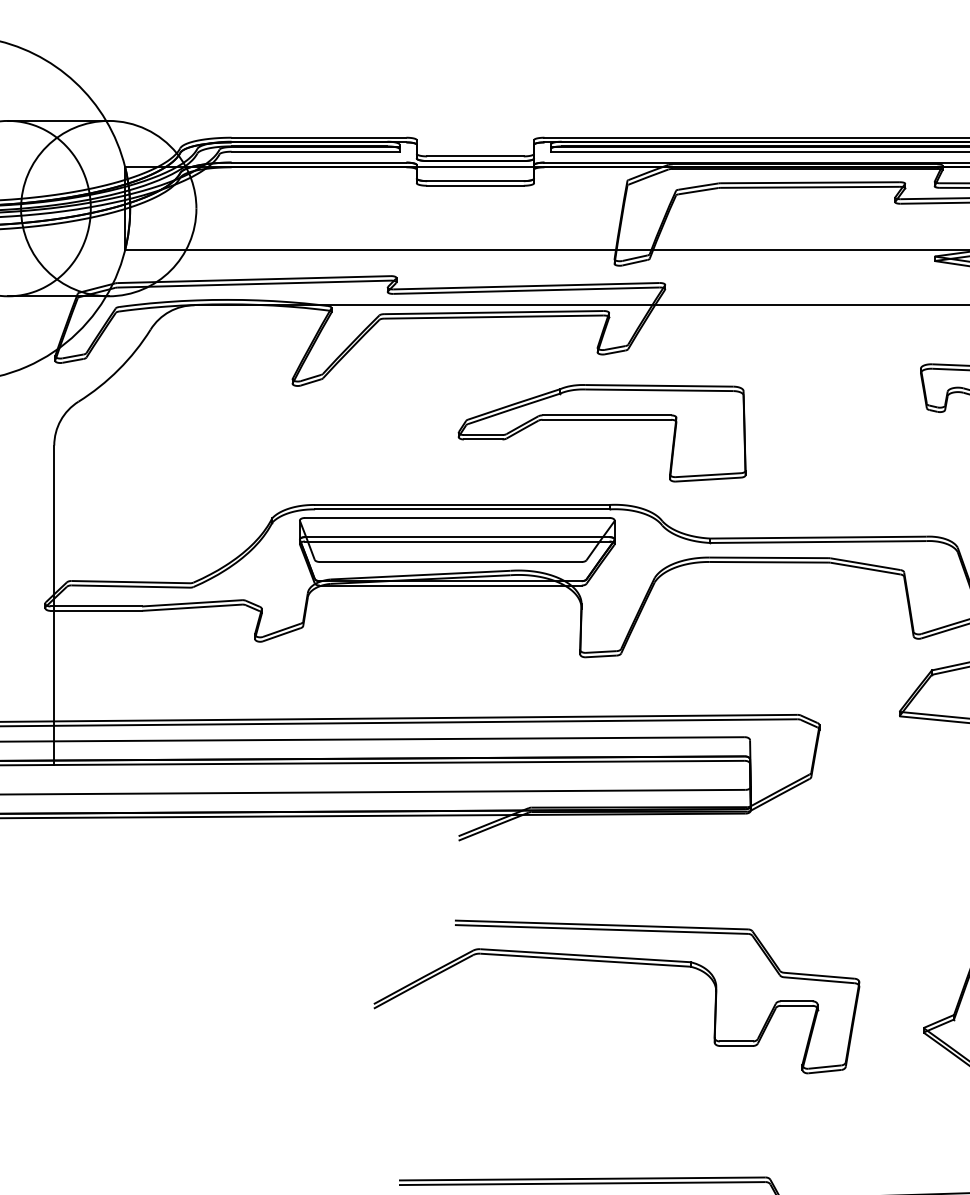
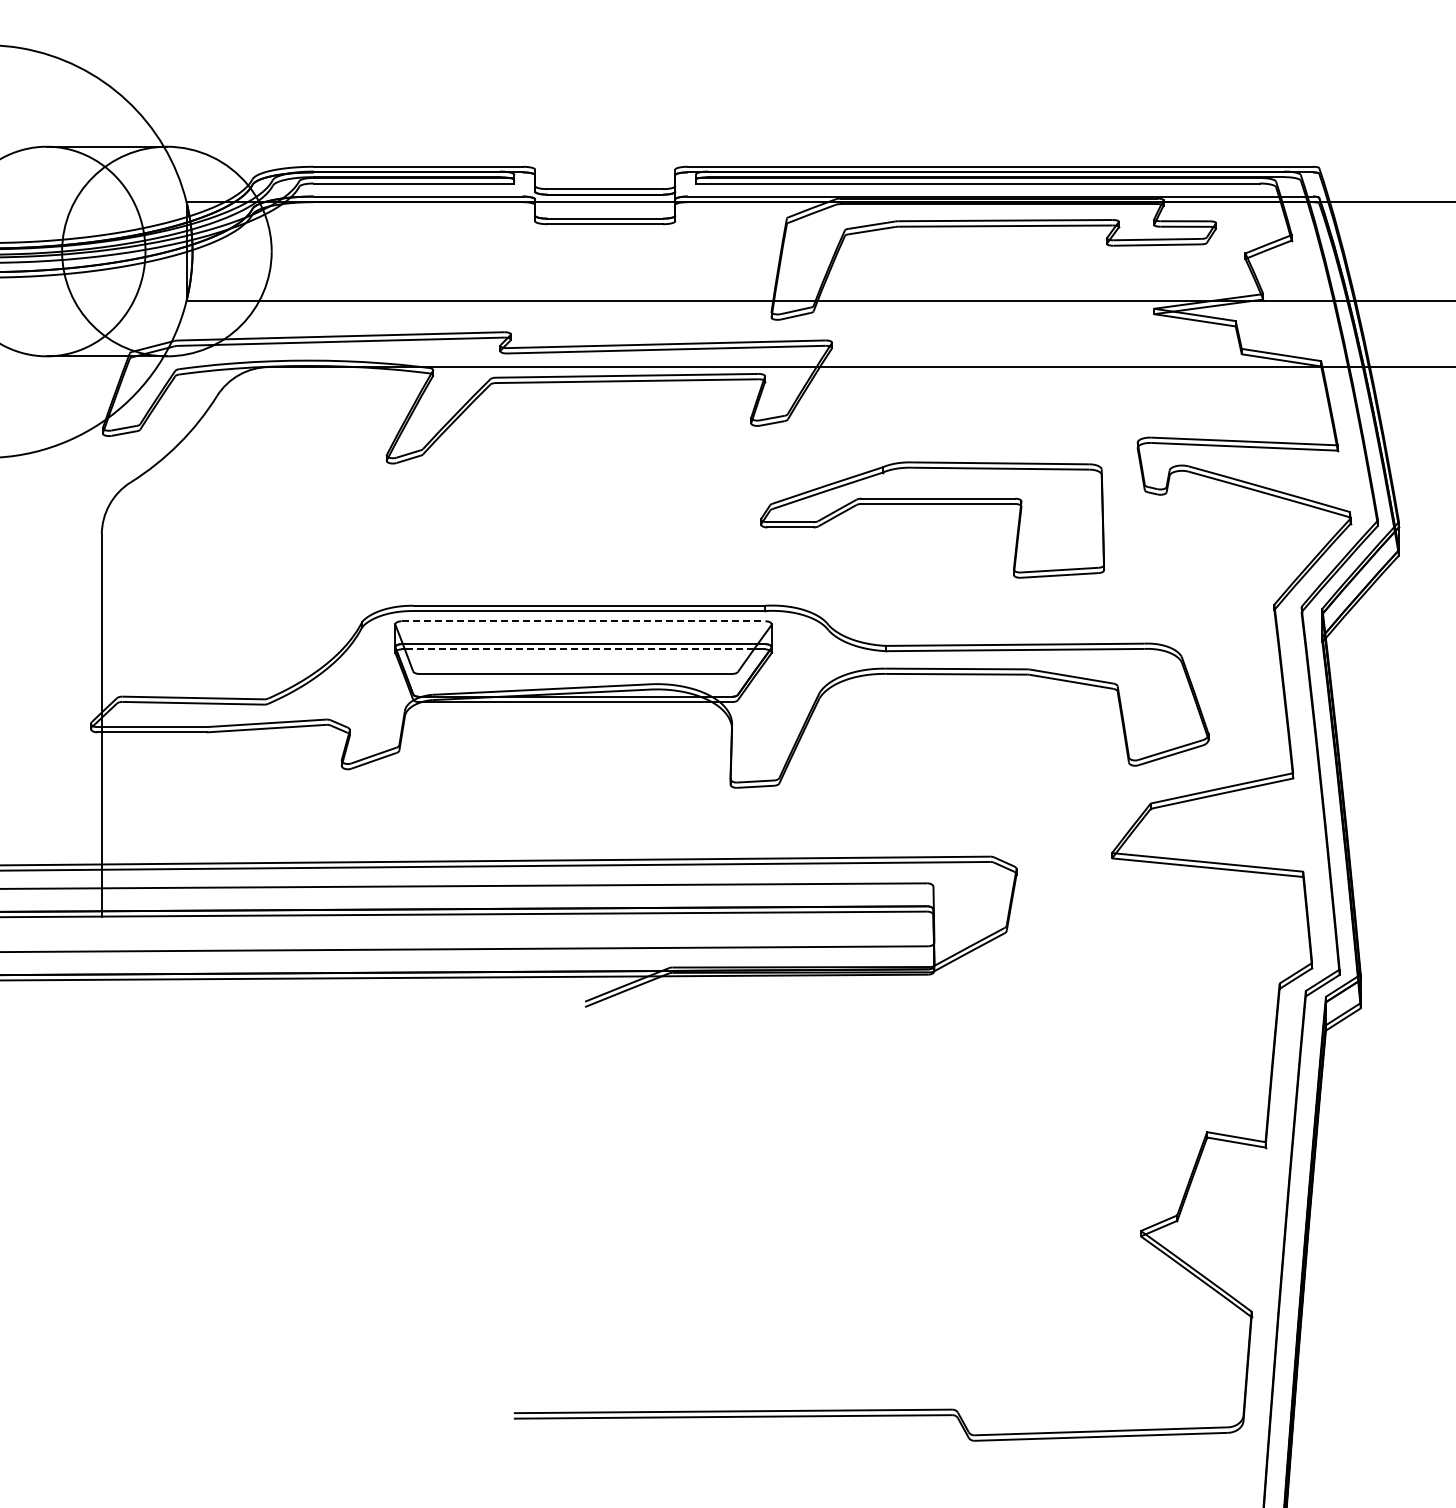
part: (601, 420) -> (932, 504), moved
line: (457, 518) -> (583, 621), solid -> dashed
line: (453, 541) -> (579, 649), solid -> dashed
part: (616, 963) -> (773, 1153), removed

